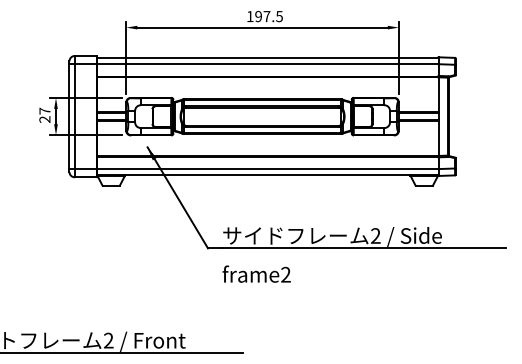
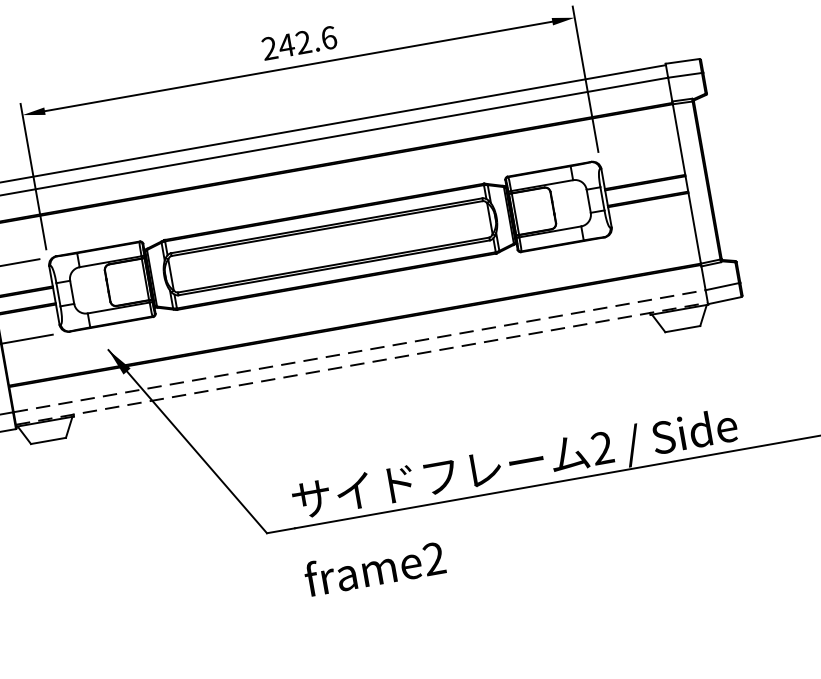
text: (264, 16) -> (298, 43), 197.5 -> 242.6
line: (267, 169) -> (359, 352), solid -> dashed
line: (267, 175) -> (361, 364), solid -> dashed

